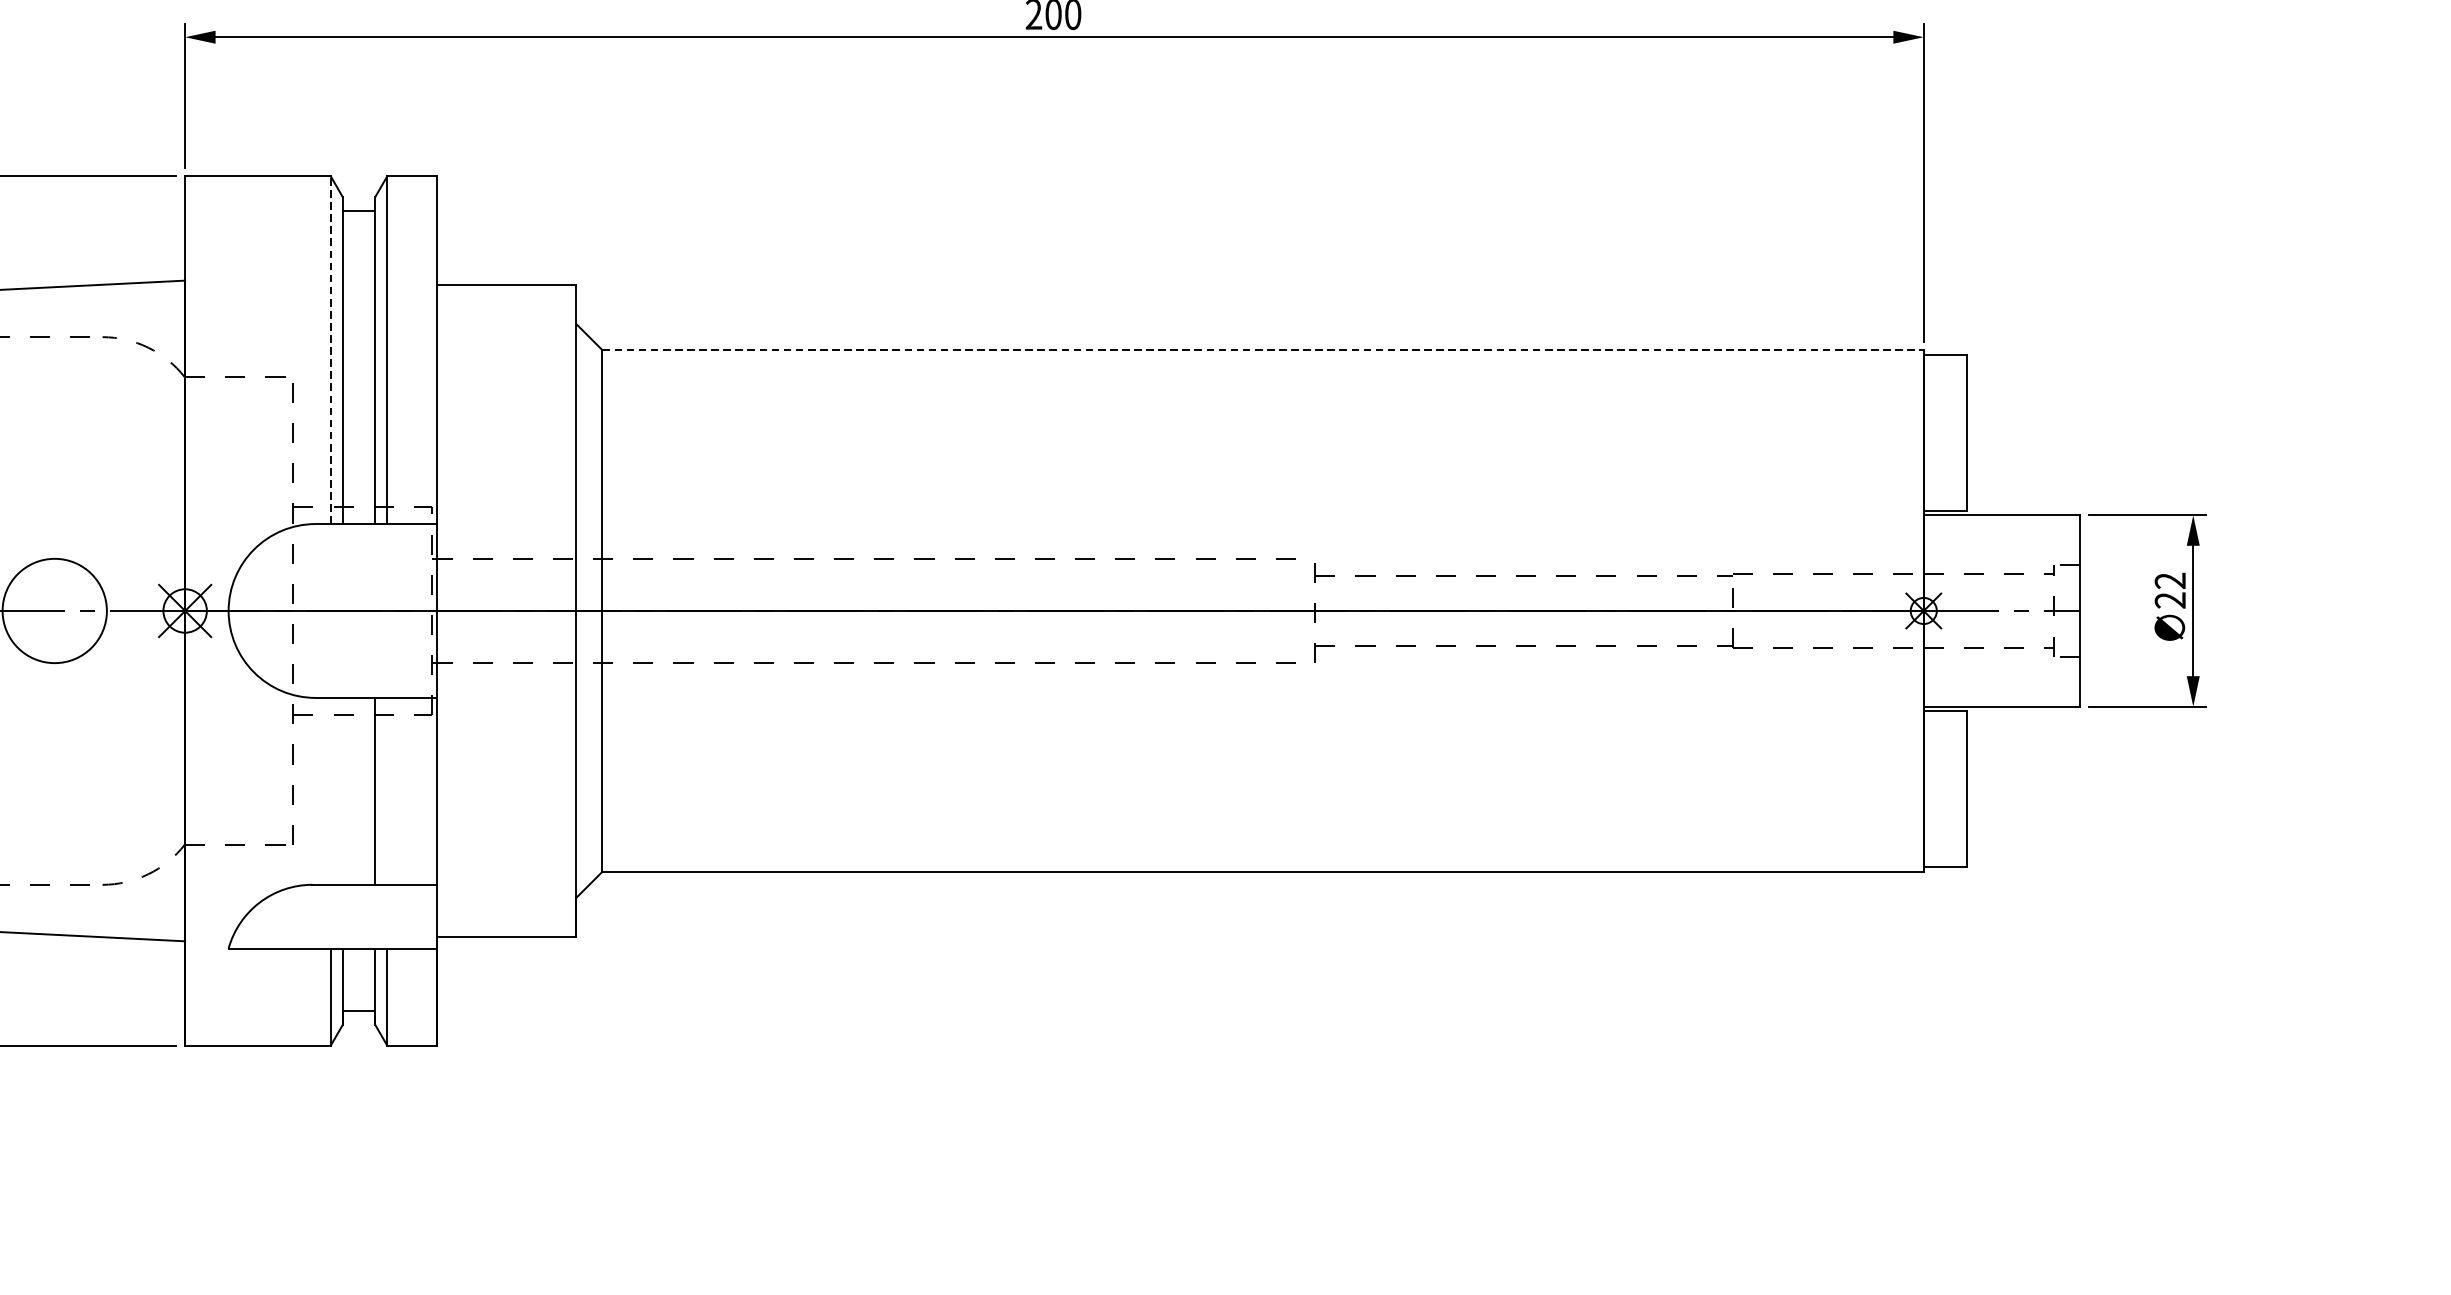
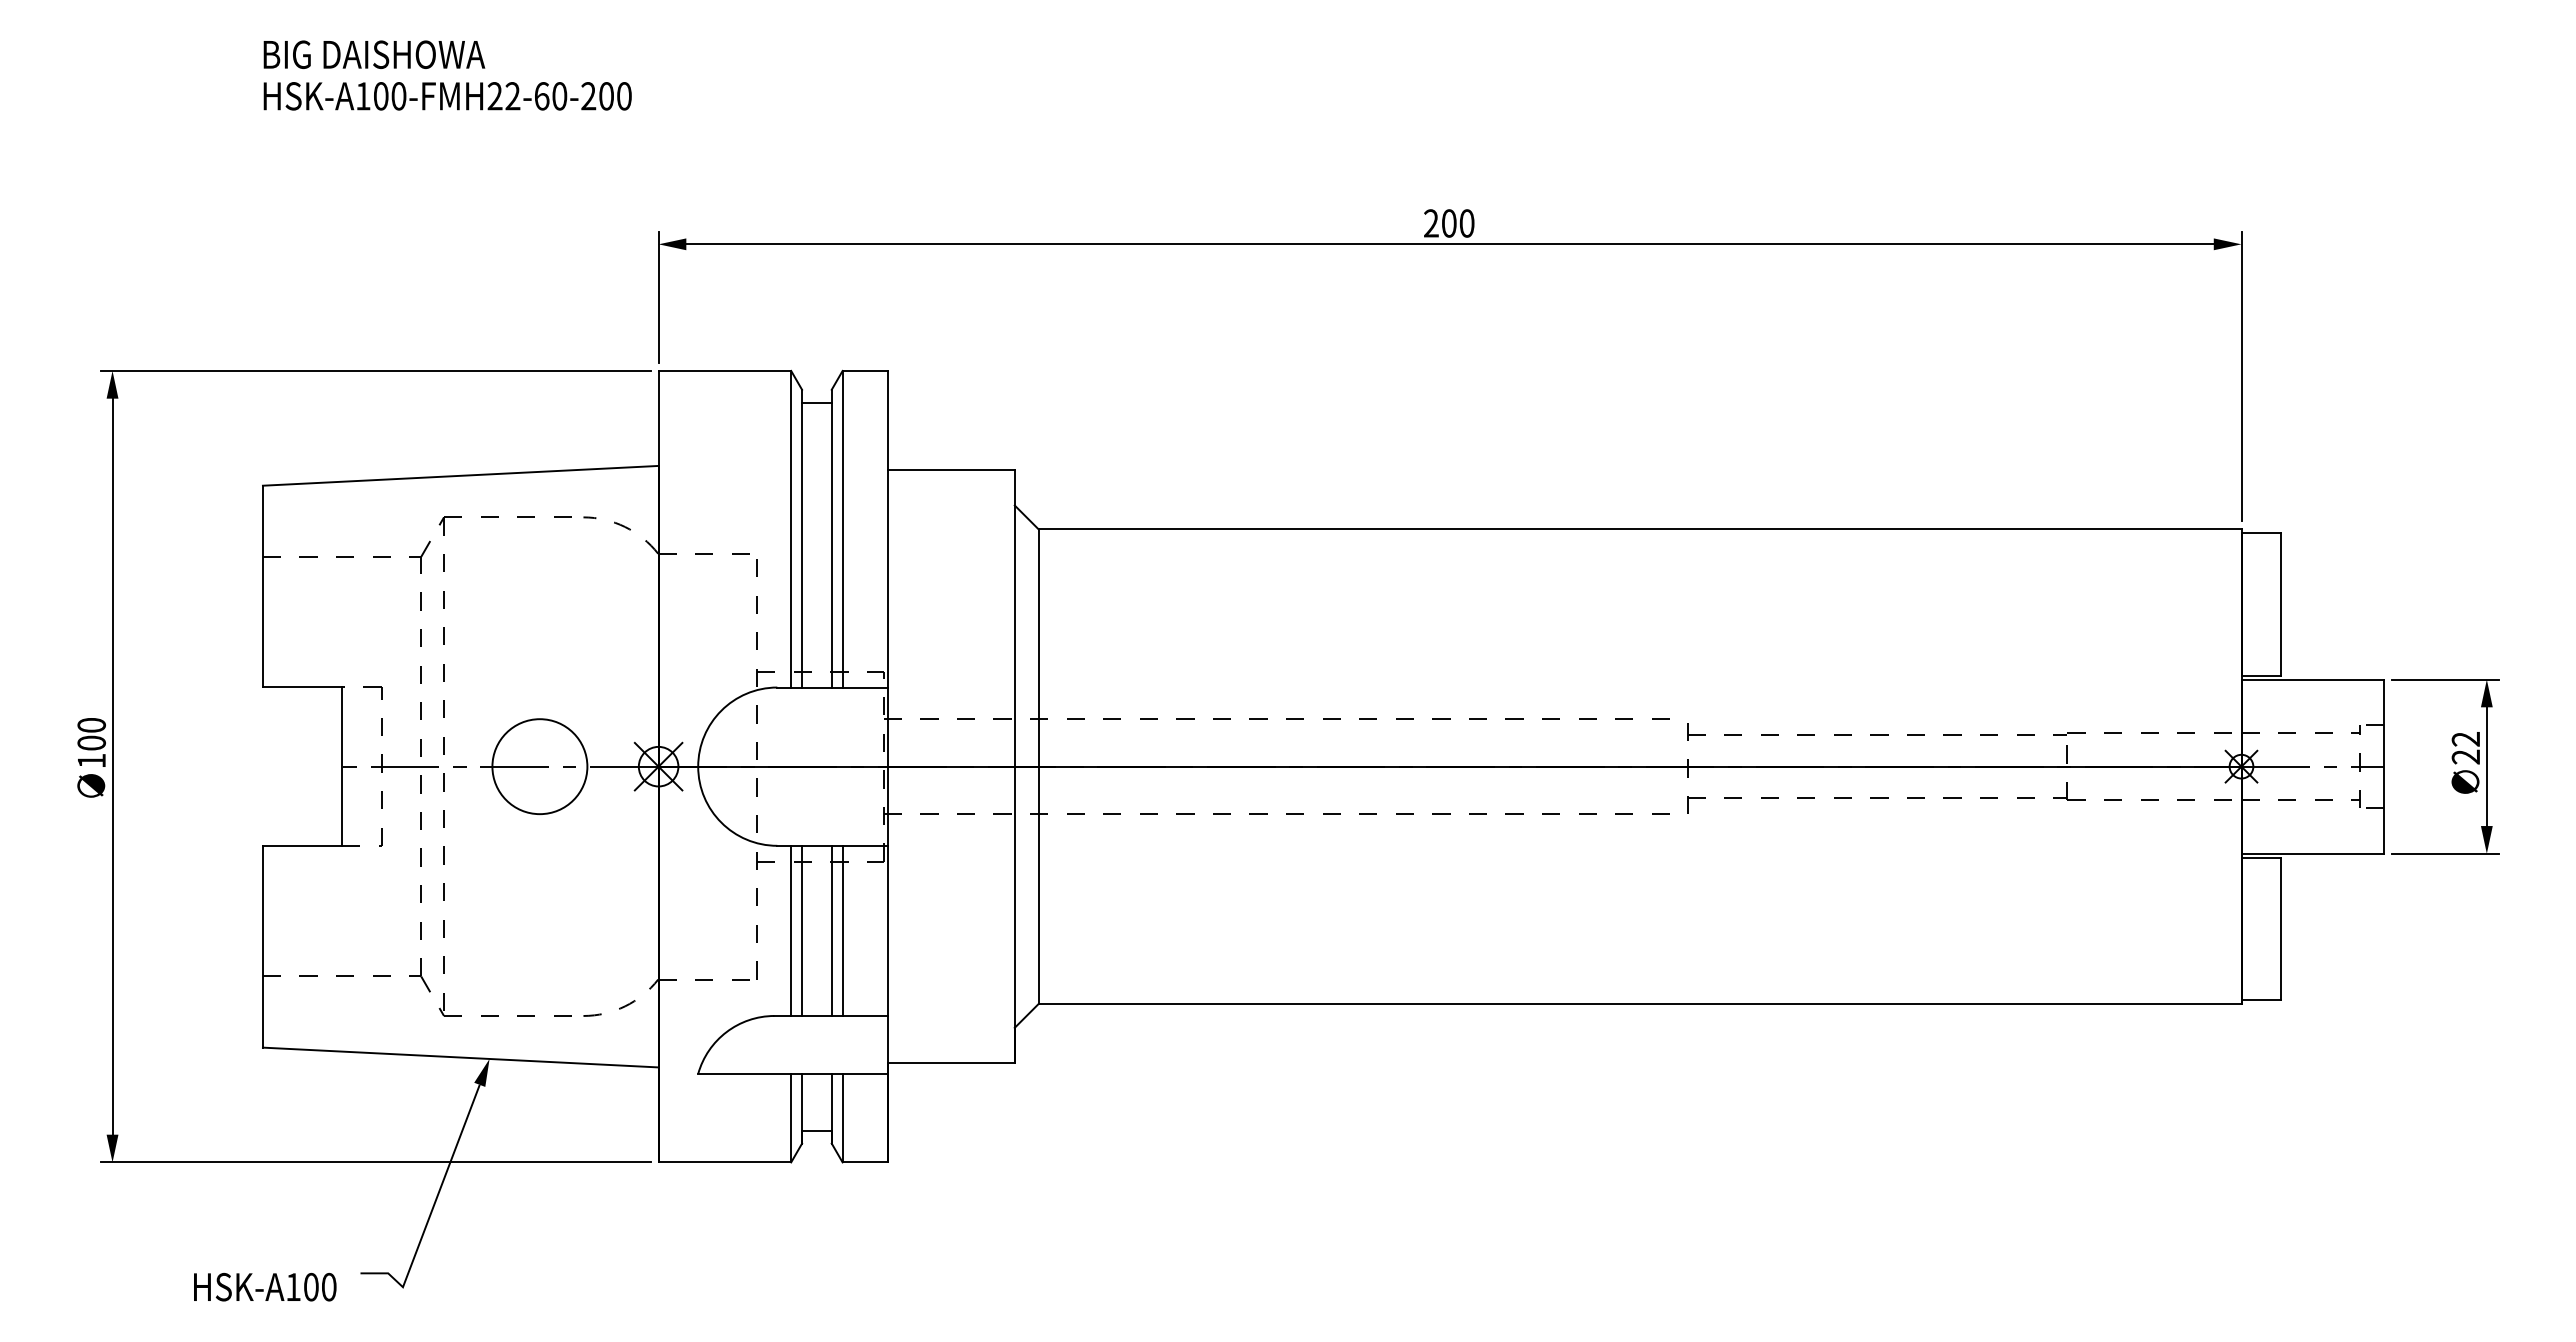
line: (331, 349) -> (791, 528), dashed -> solid
line: (1263, 350) -> (1640, 529), dashed -> solid
line: (331, 790) -> (791, 930), added
line: (343, 790) -> (802, 930), added
line: (387, 790) -> (842, 930), added

